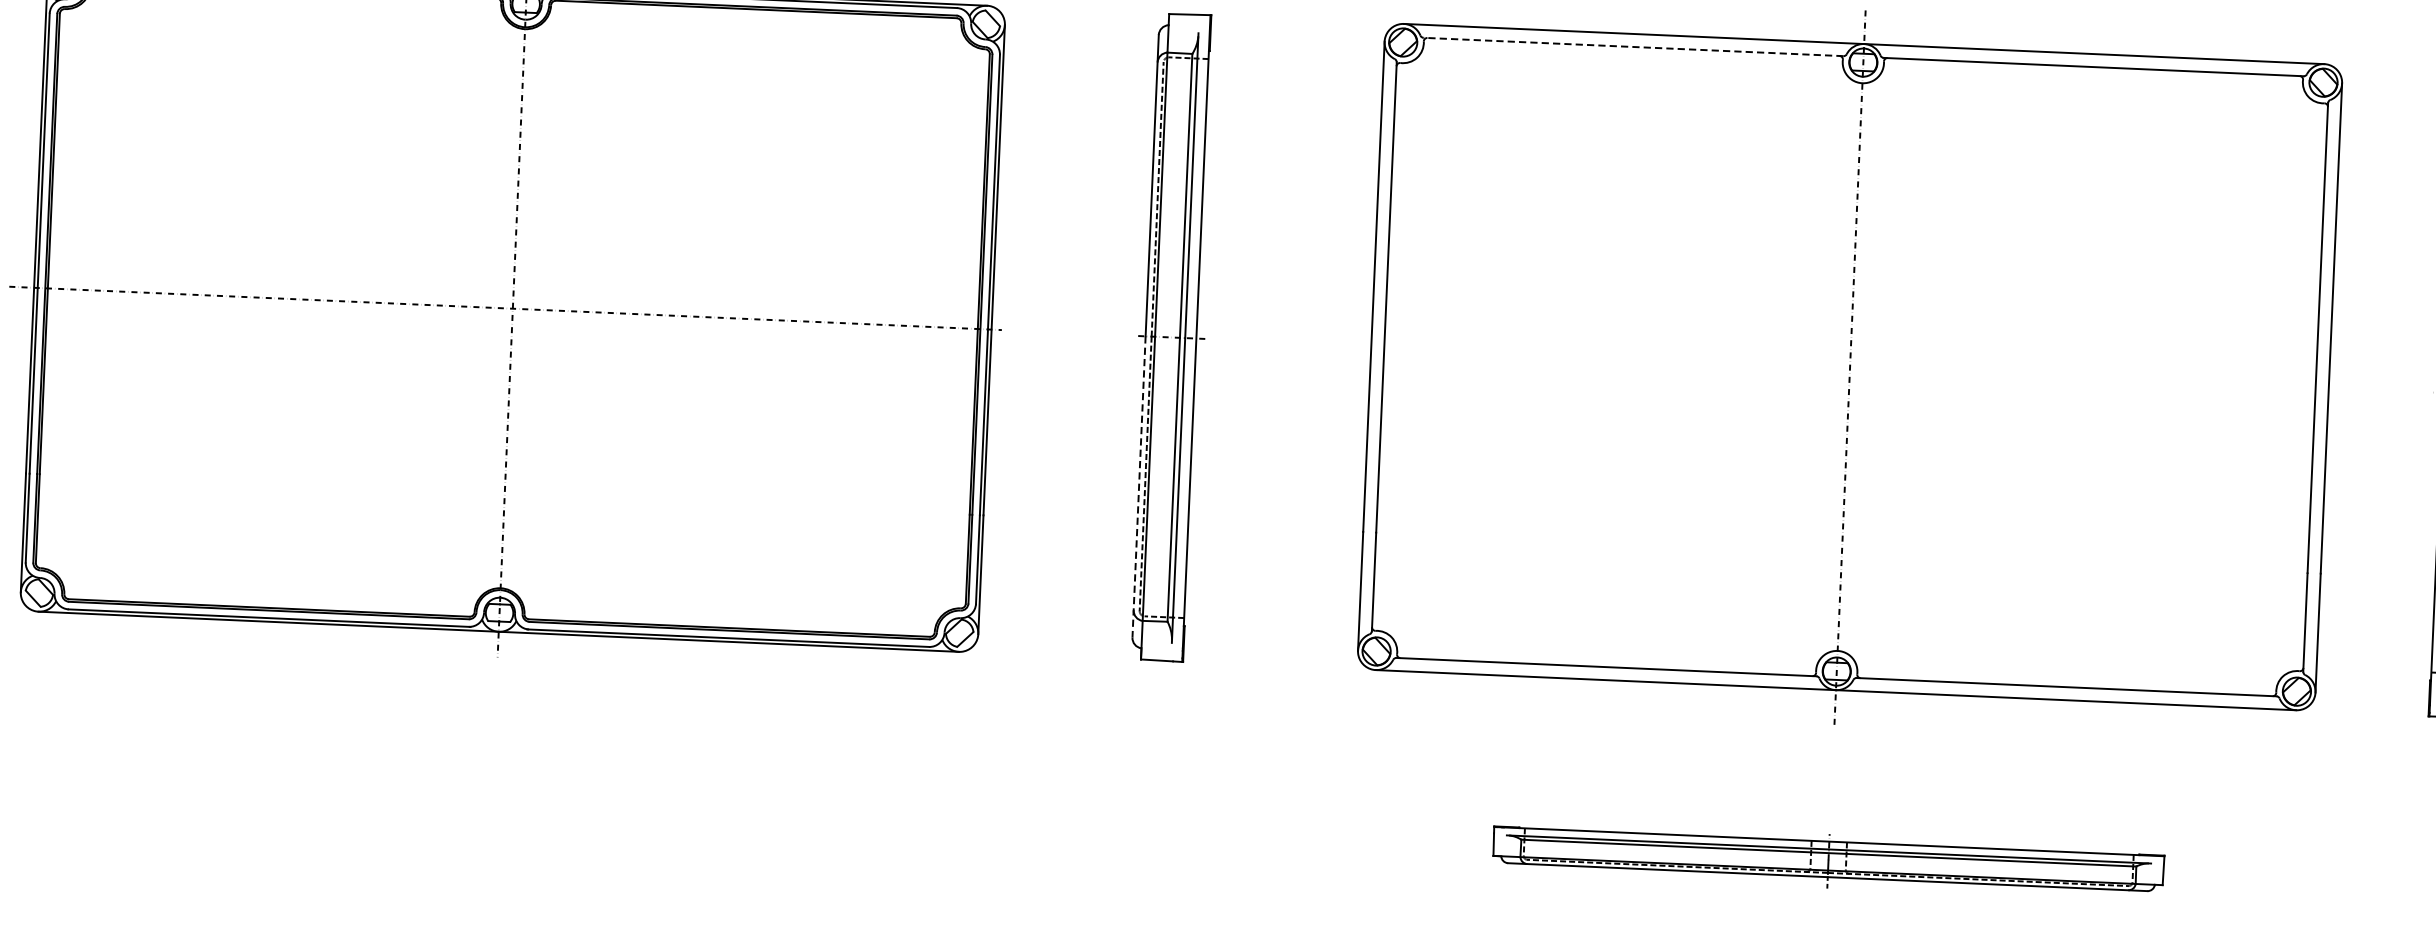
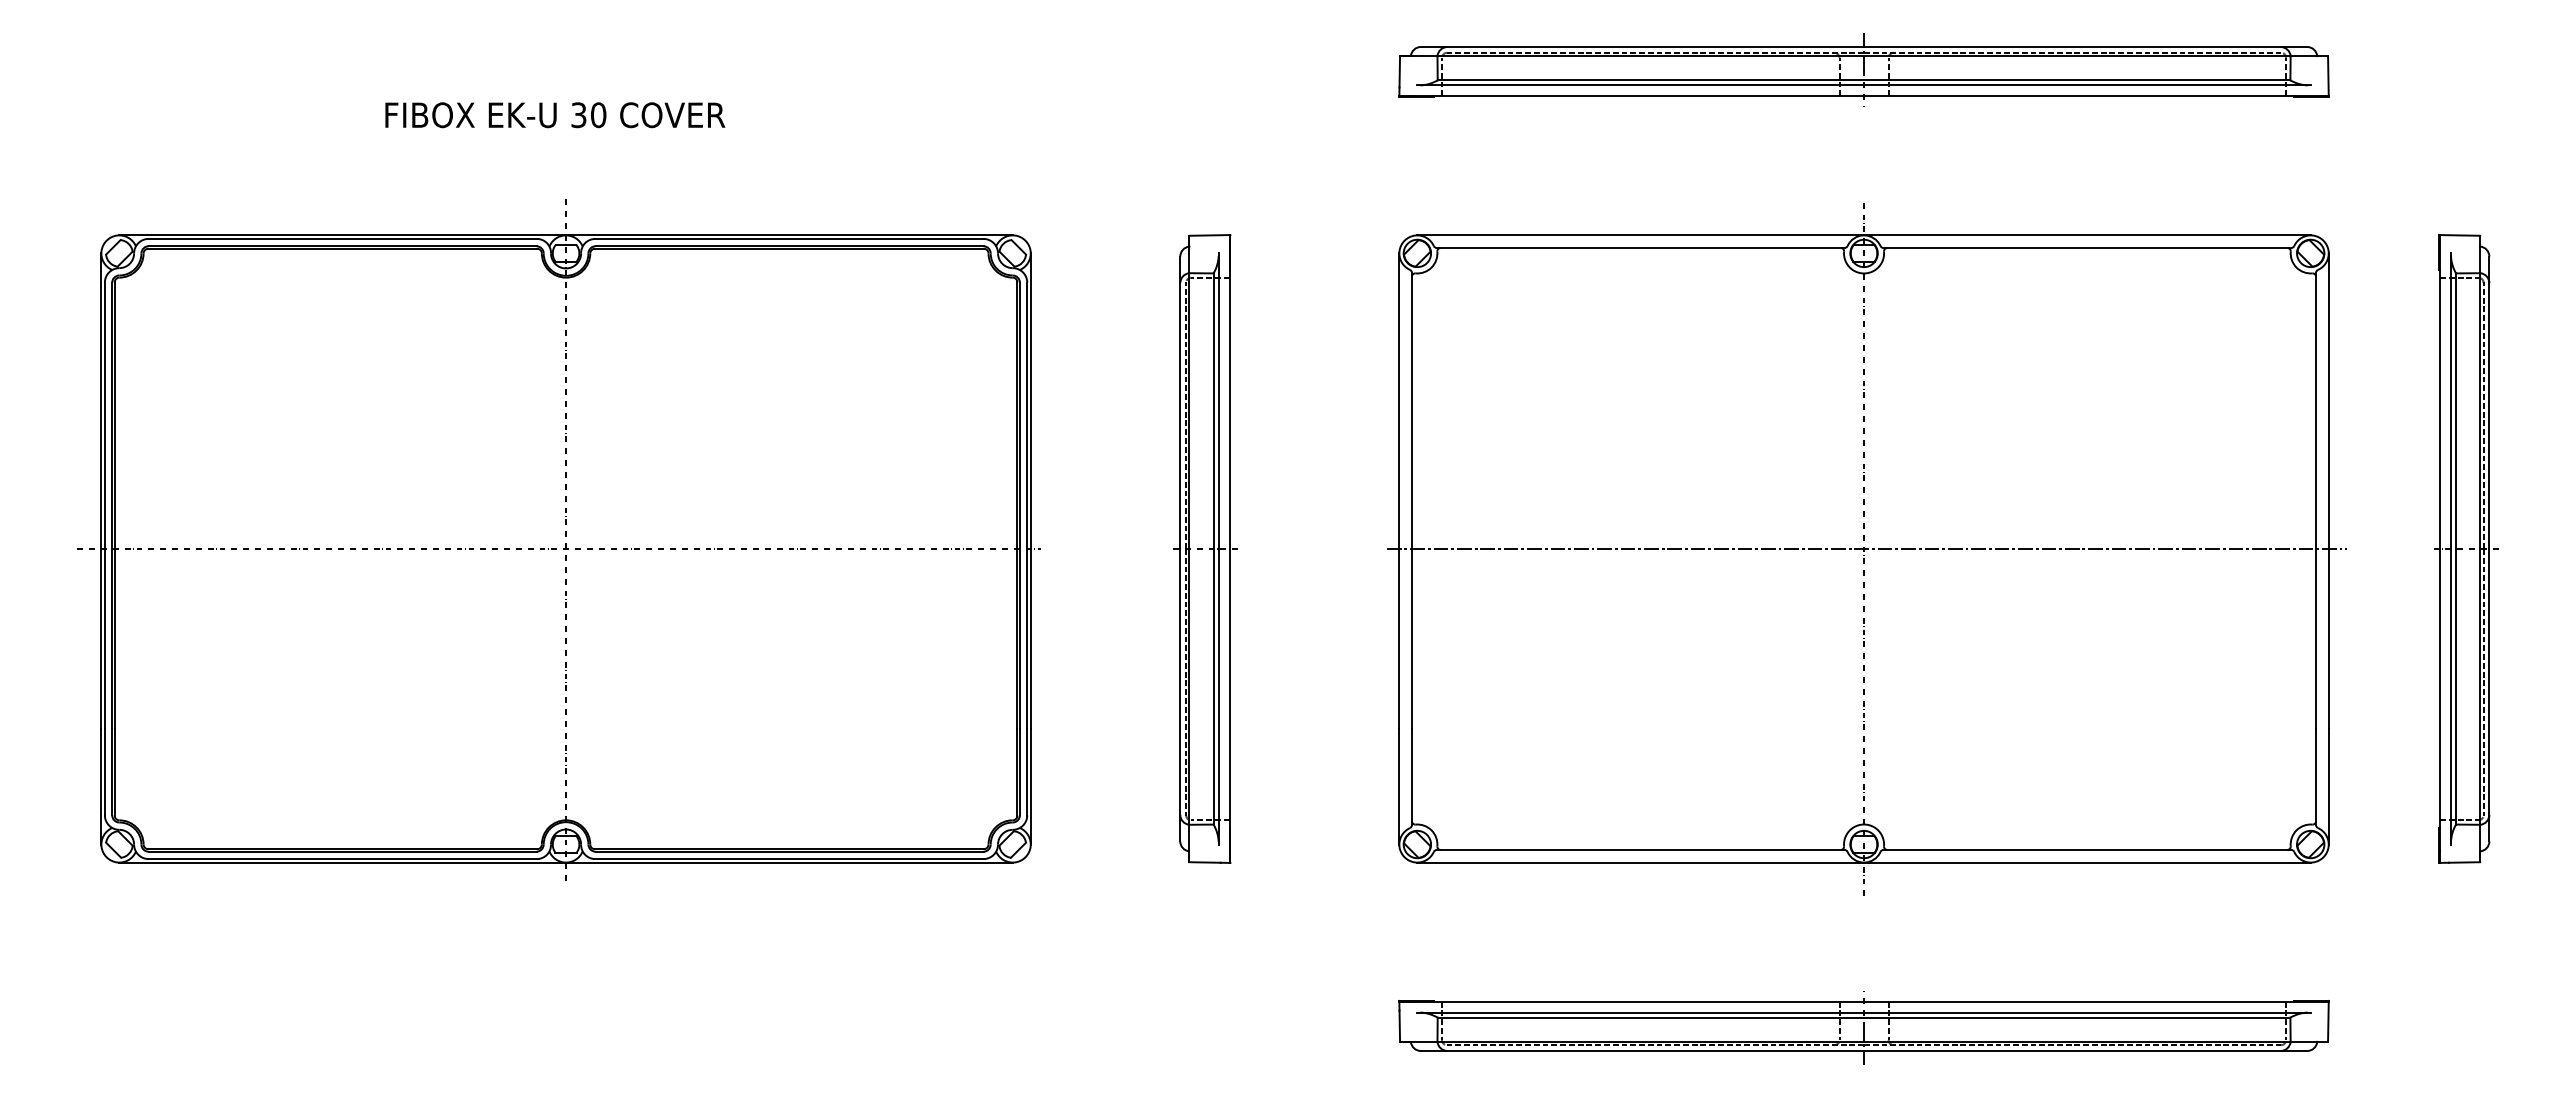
line: (1633, 47) -> (1640, 248), dashed -> solid
line: (1852, 367) -> (1866, 549), added
line: (1139, 487) -> (1180, 695), dashed -> solid
part: (1827, 860) -> (1863, 1027), size x1.43

